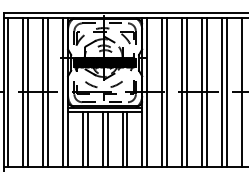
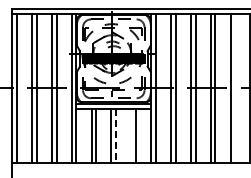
line: (226, 91) -> (235, 87), removed
line: (122, 139) -> (131, 135), removed
line: (107, 140) -> (116, 136), solid -> dashed

